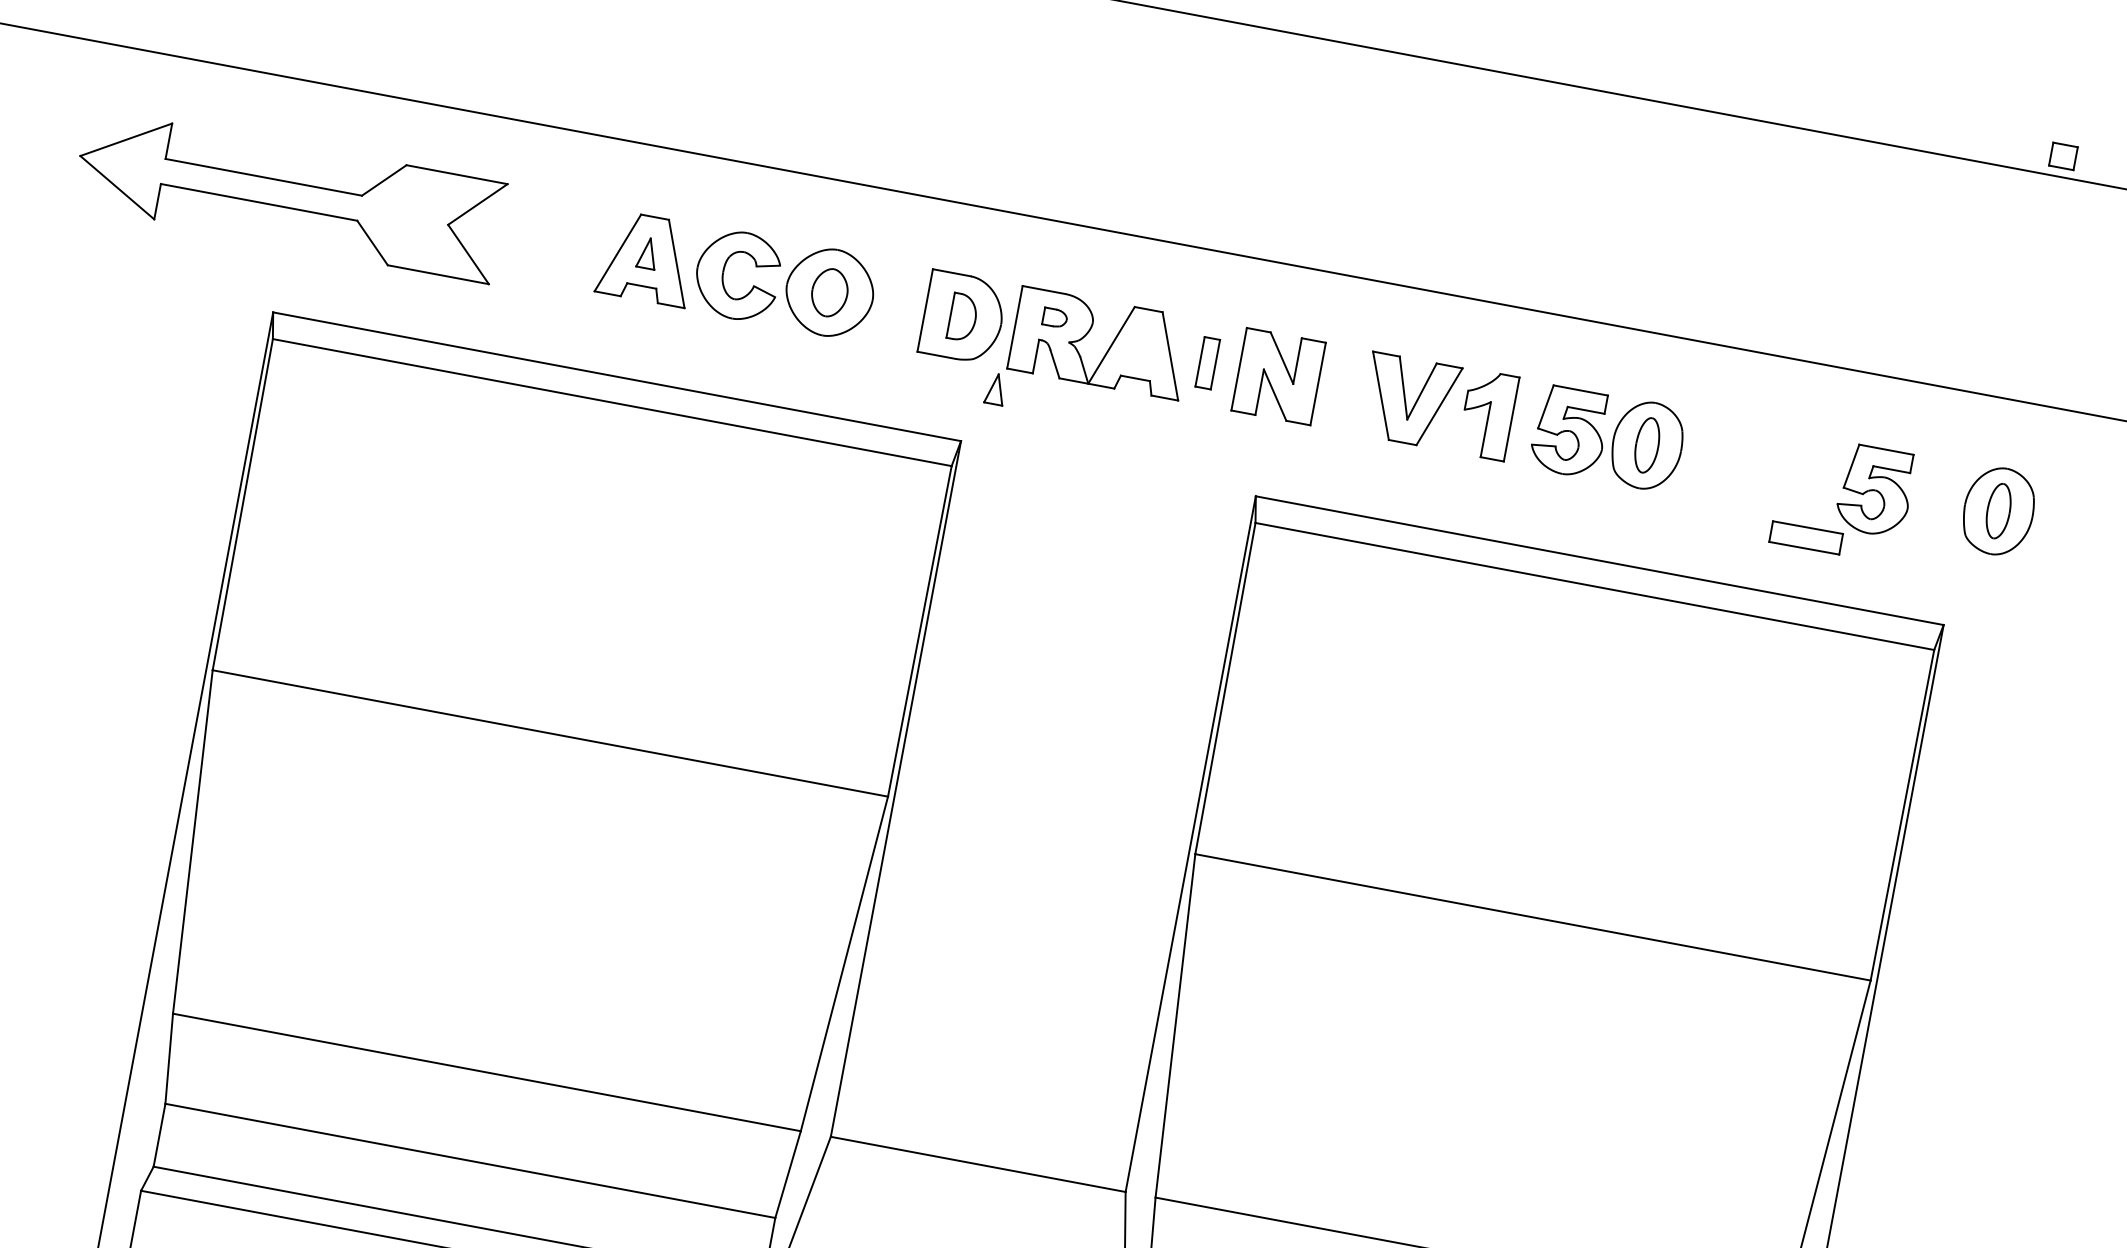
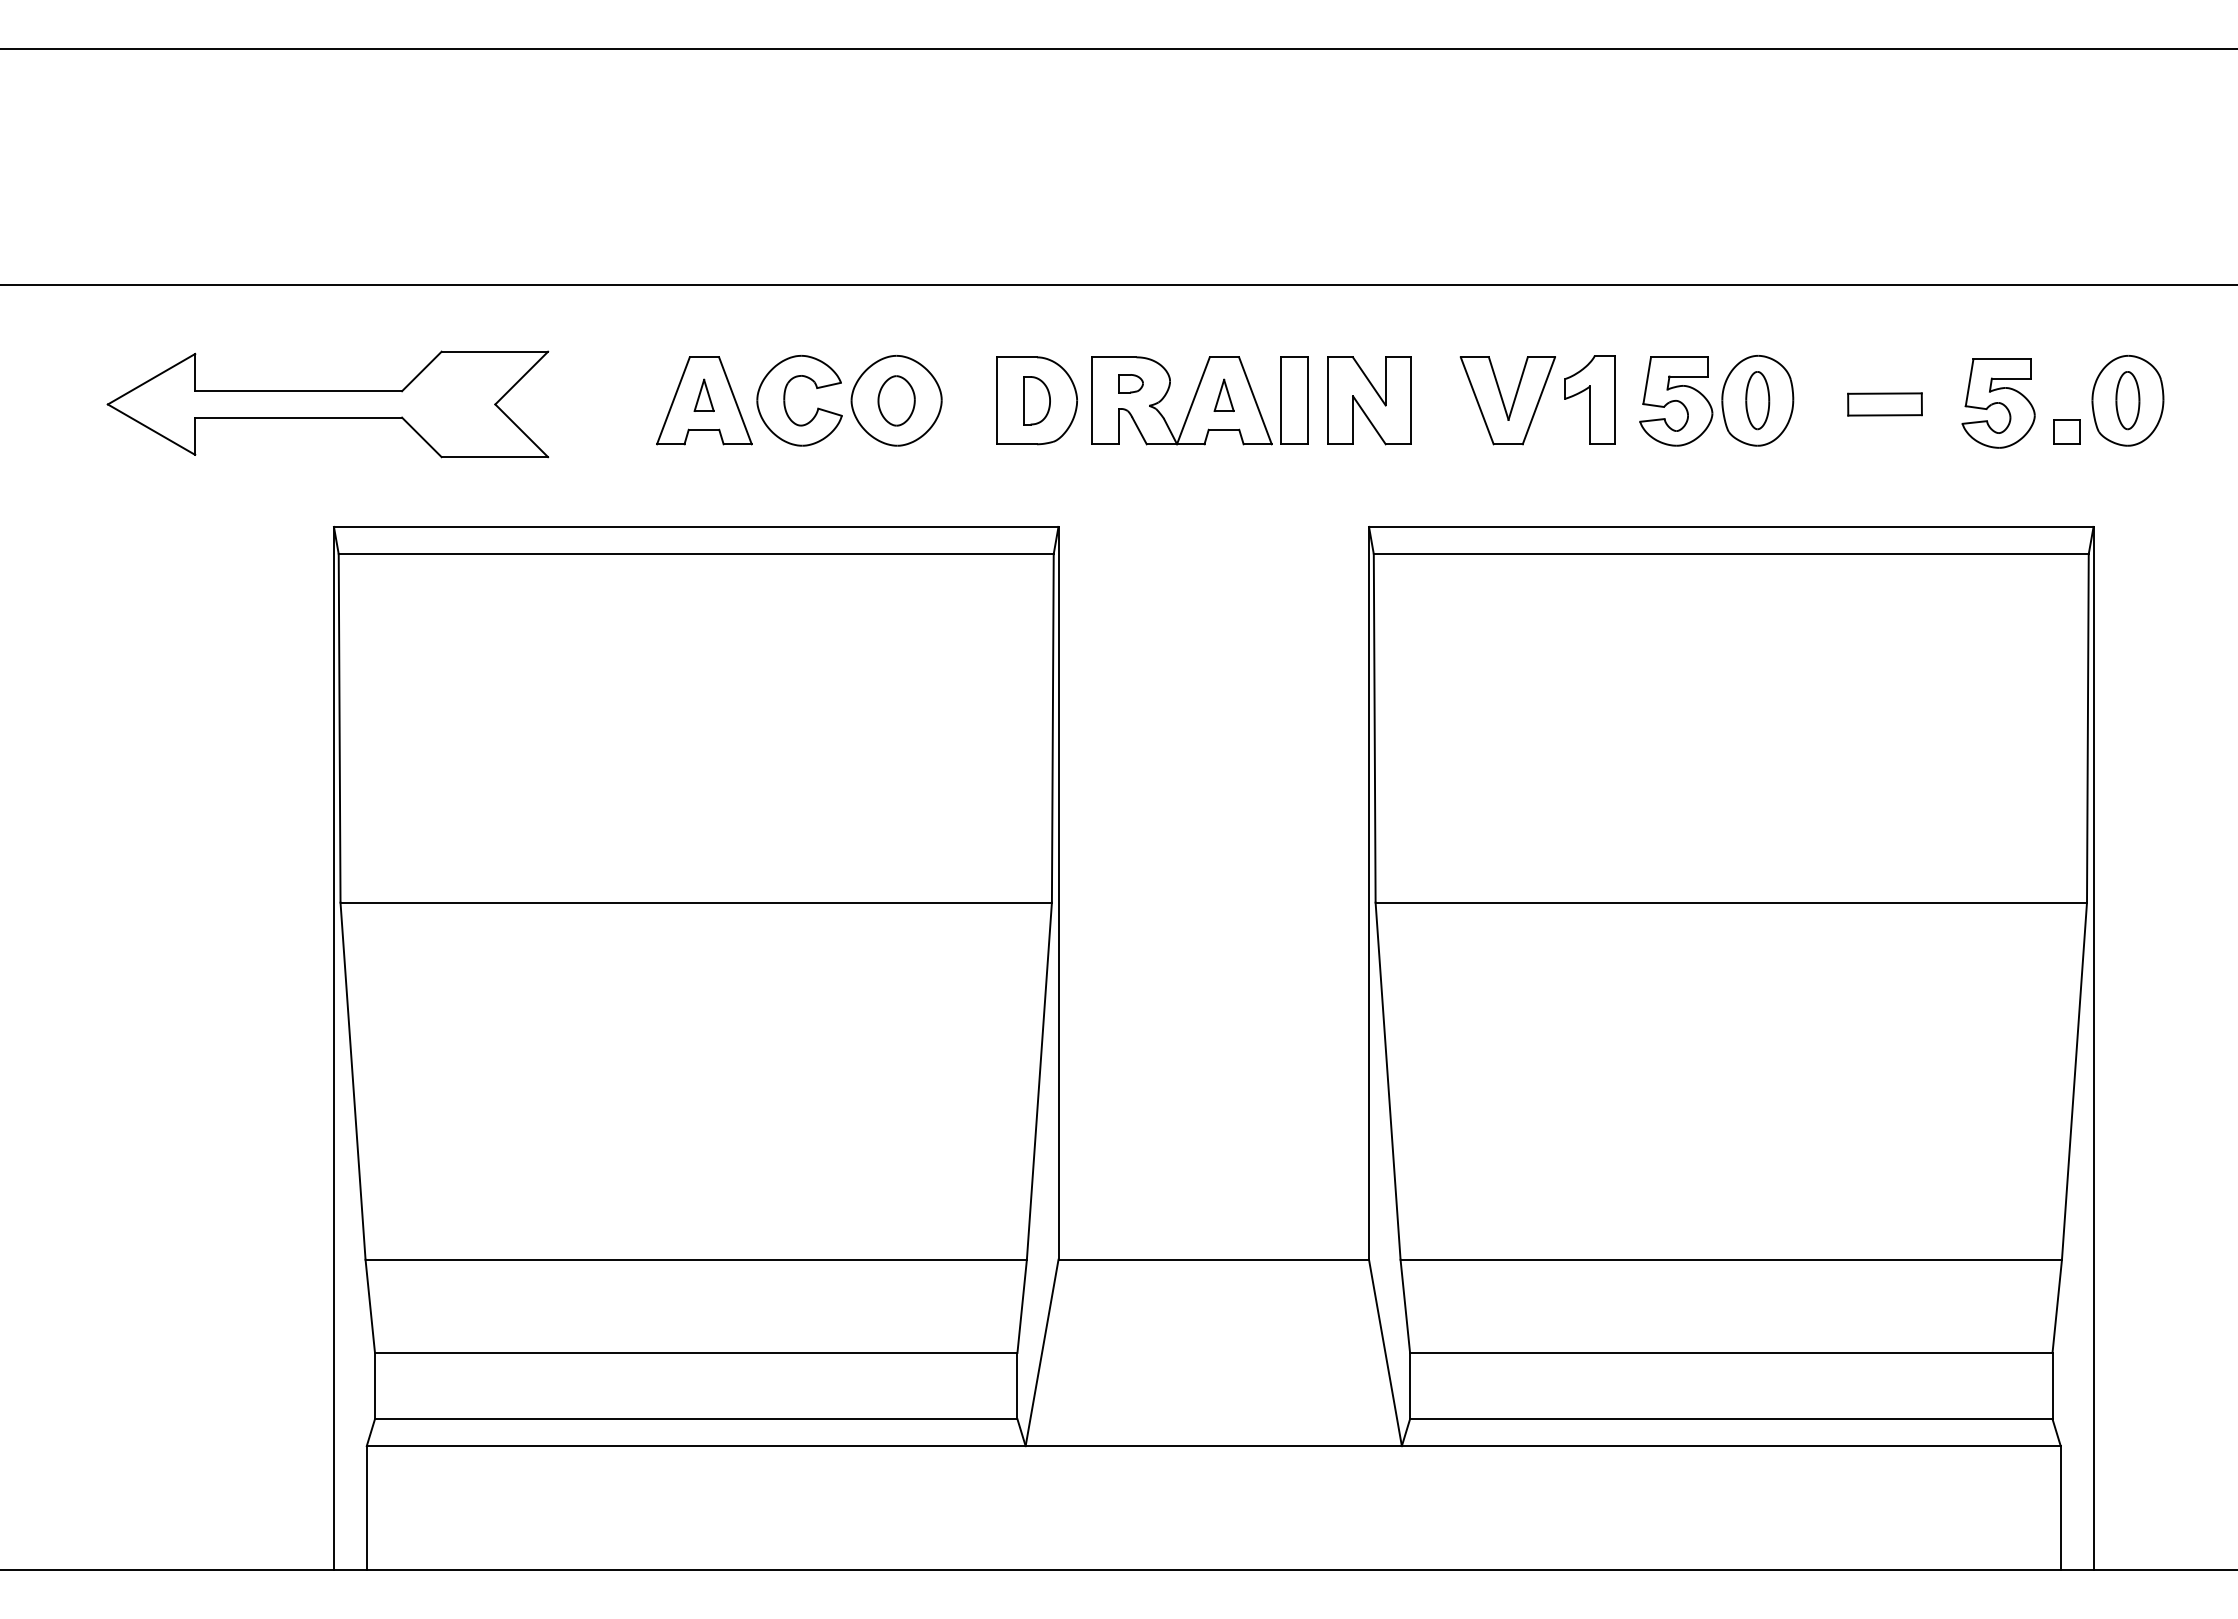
part: (2062, 155) -> (2066, 431), moved
part: (1207, 363) -> (1294, 400), size x1.67
part: (995, 388) -> (1223, 394), moved
part: (1805, 537) -> (1884, 404), moved

